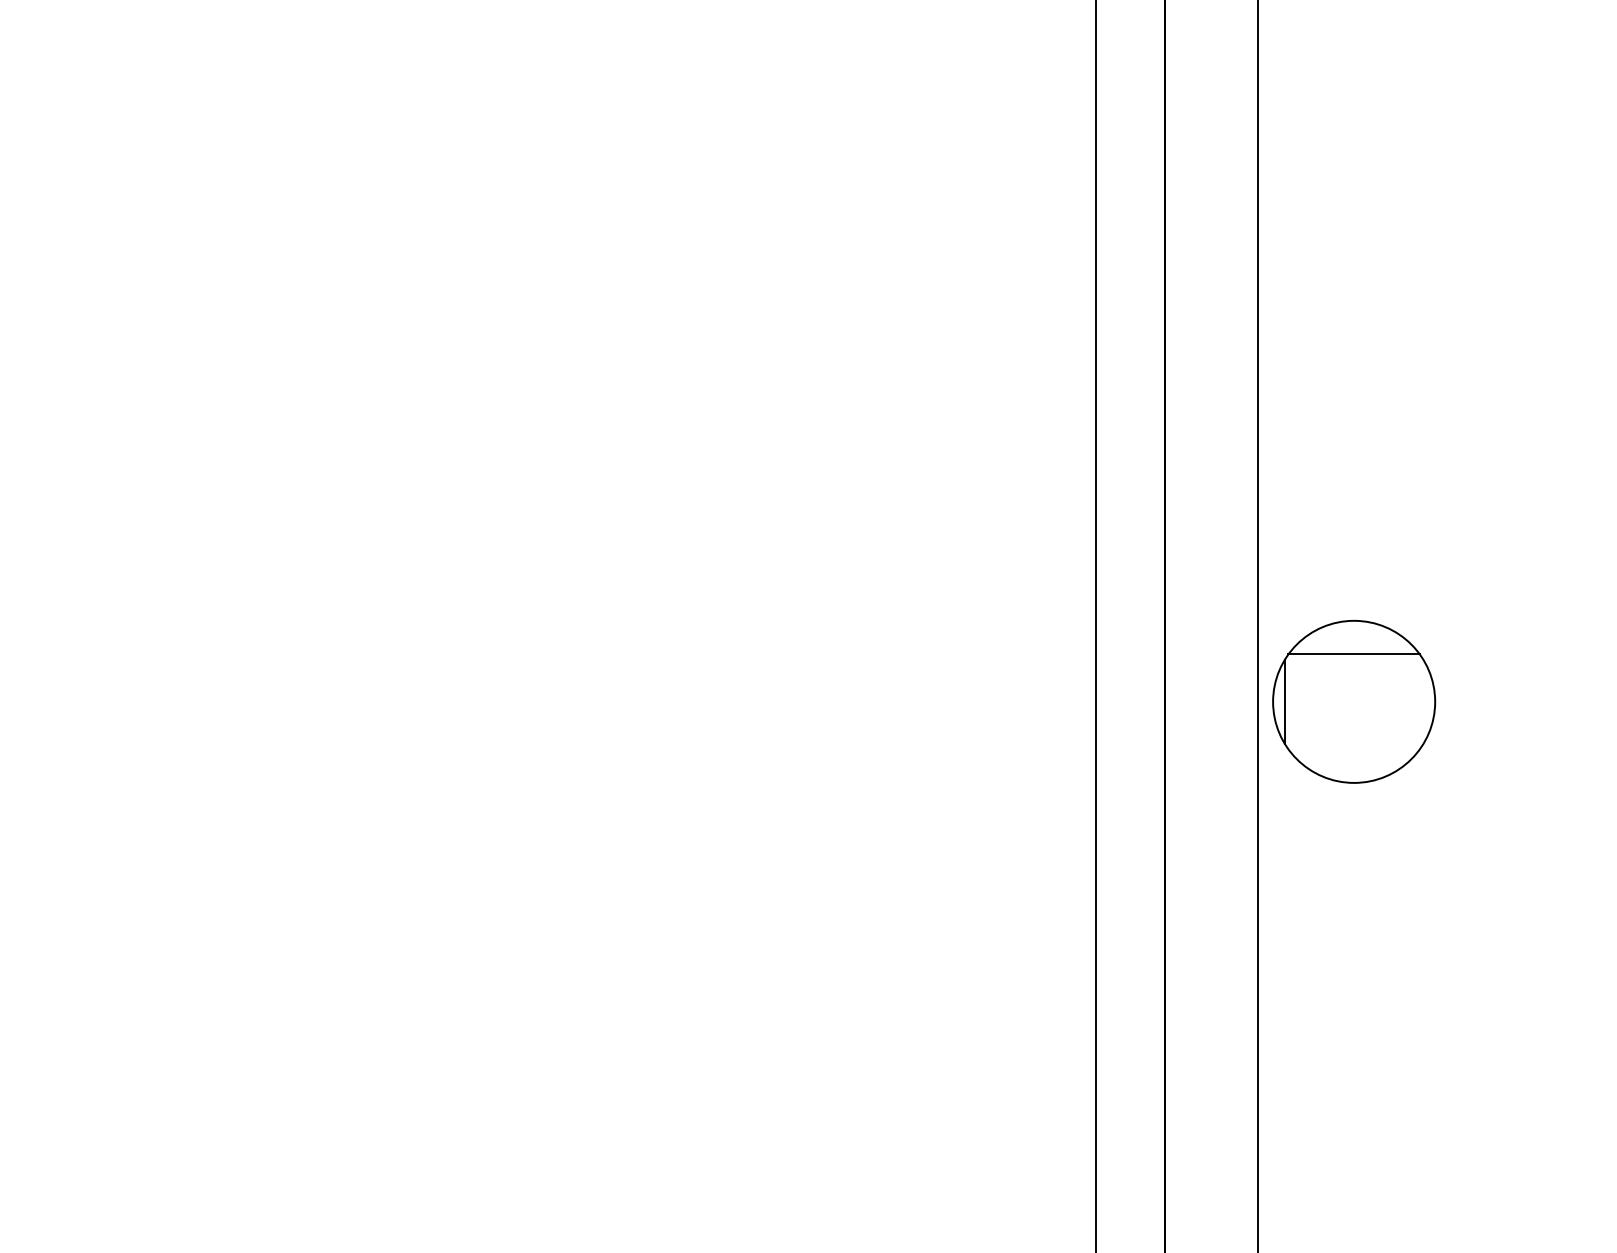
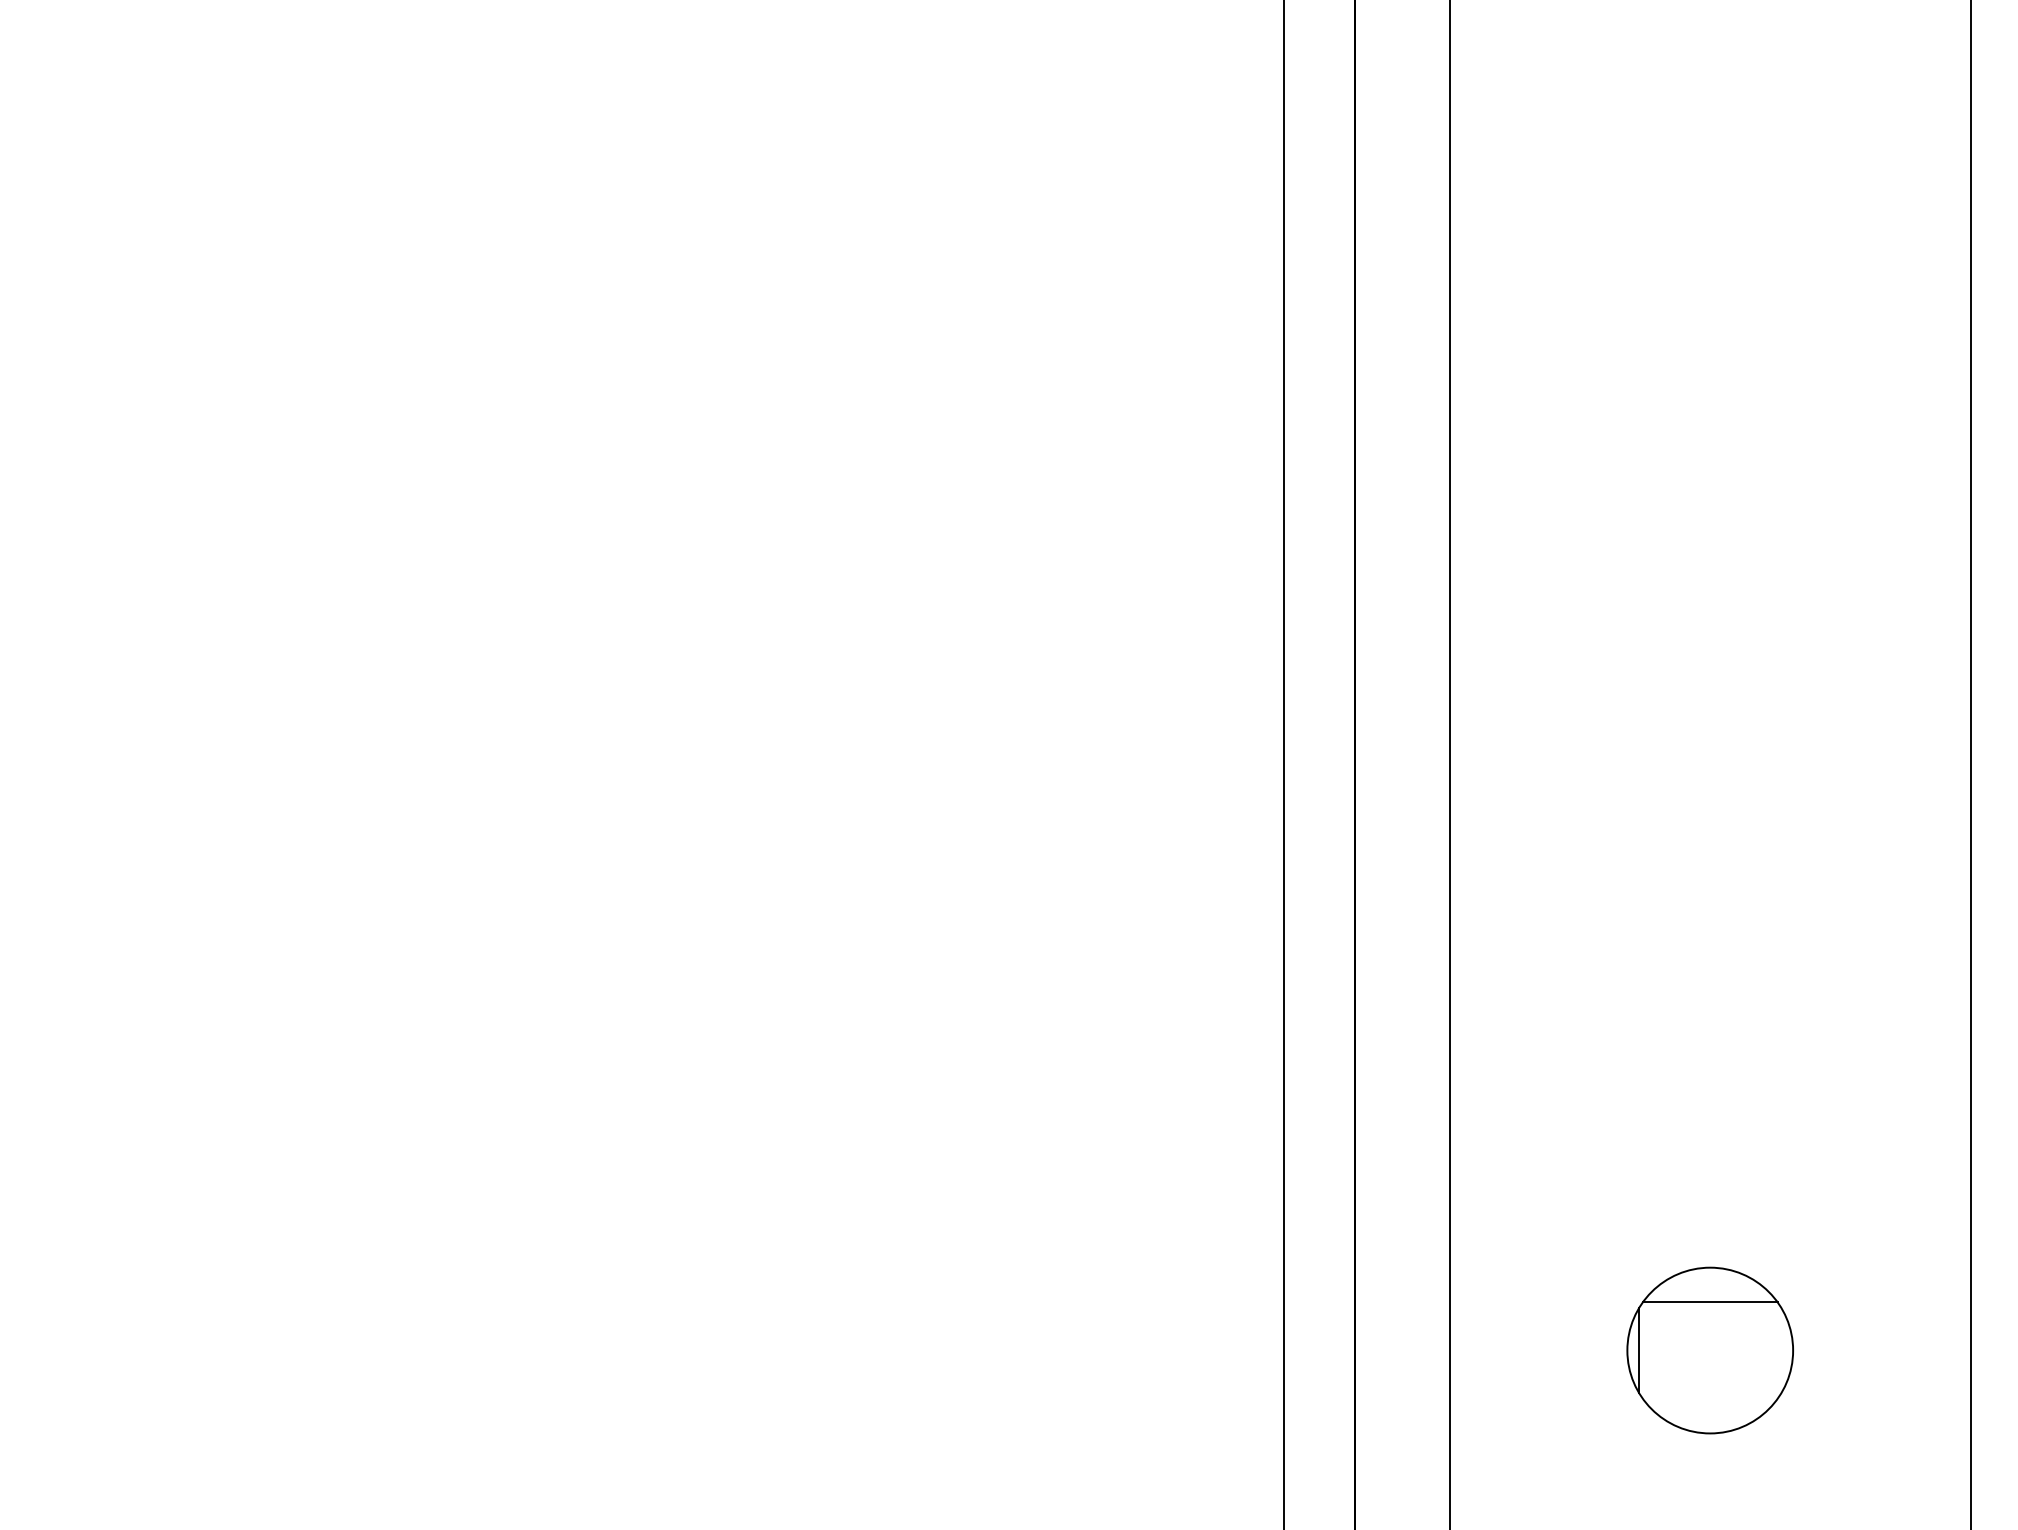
part: (1353, 701) -> (1709, 1350), moved

